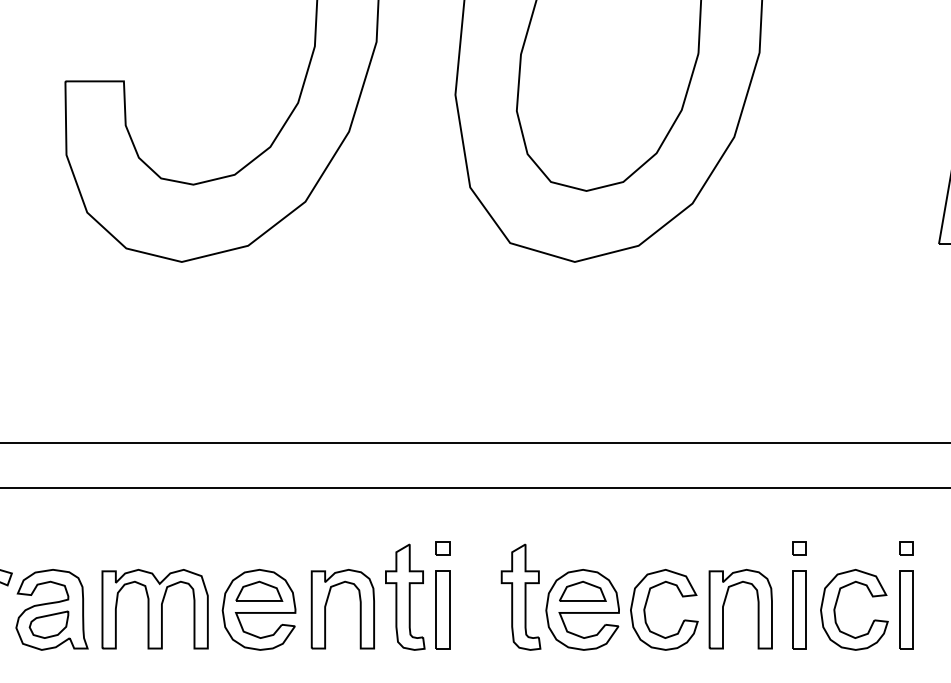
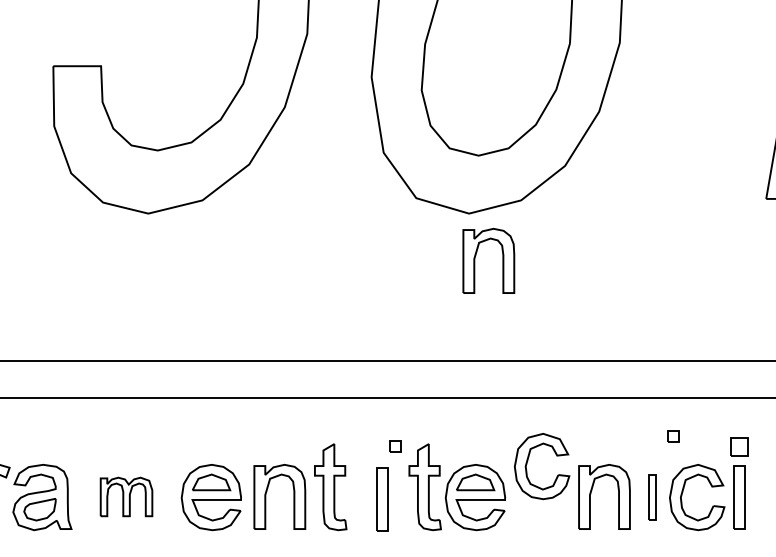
part: (583, 313) -> (476, 255), added
part: (443, 548) -> (395, 446), moved
part: (799, 548) -> (673, 436), moved
part: (906, 548) -> (739, 447), size x1.6
part: (646, 607) -> (527, 464), moved
part: (155, 608) -> (126, 496), size x0.6
part: (443, 609) -> (382, 499), moved
part: (799, 609) -> (652, 497), size x0.7

